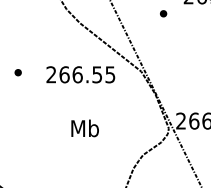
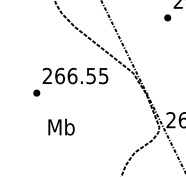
part: (163, 13) -> (167, 17), moved
part: (17, 72) -> (36, 92), moved
text: (84, 128) -> (60, 127), moved

